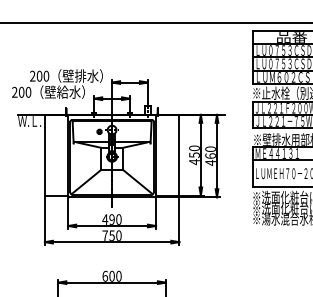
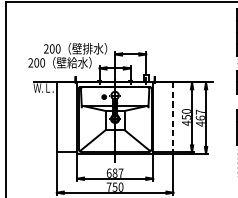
text: (210, 148) -> (200, 111), 460 -> 467
line: (179, 155) -> (173, 117), solid -> dashed
text: (111, 219) -> (114, 173), 490 -> 687

